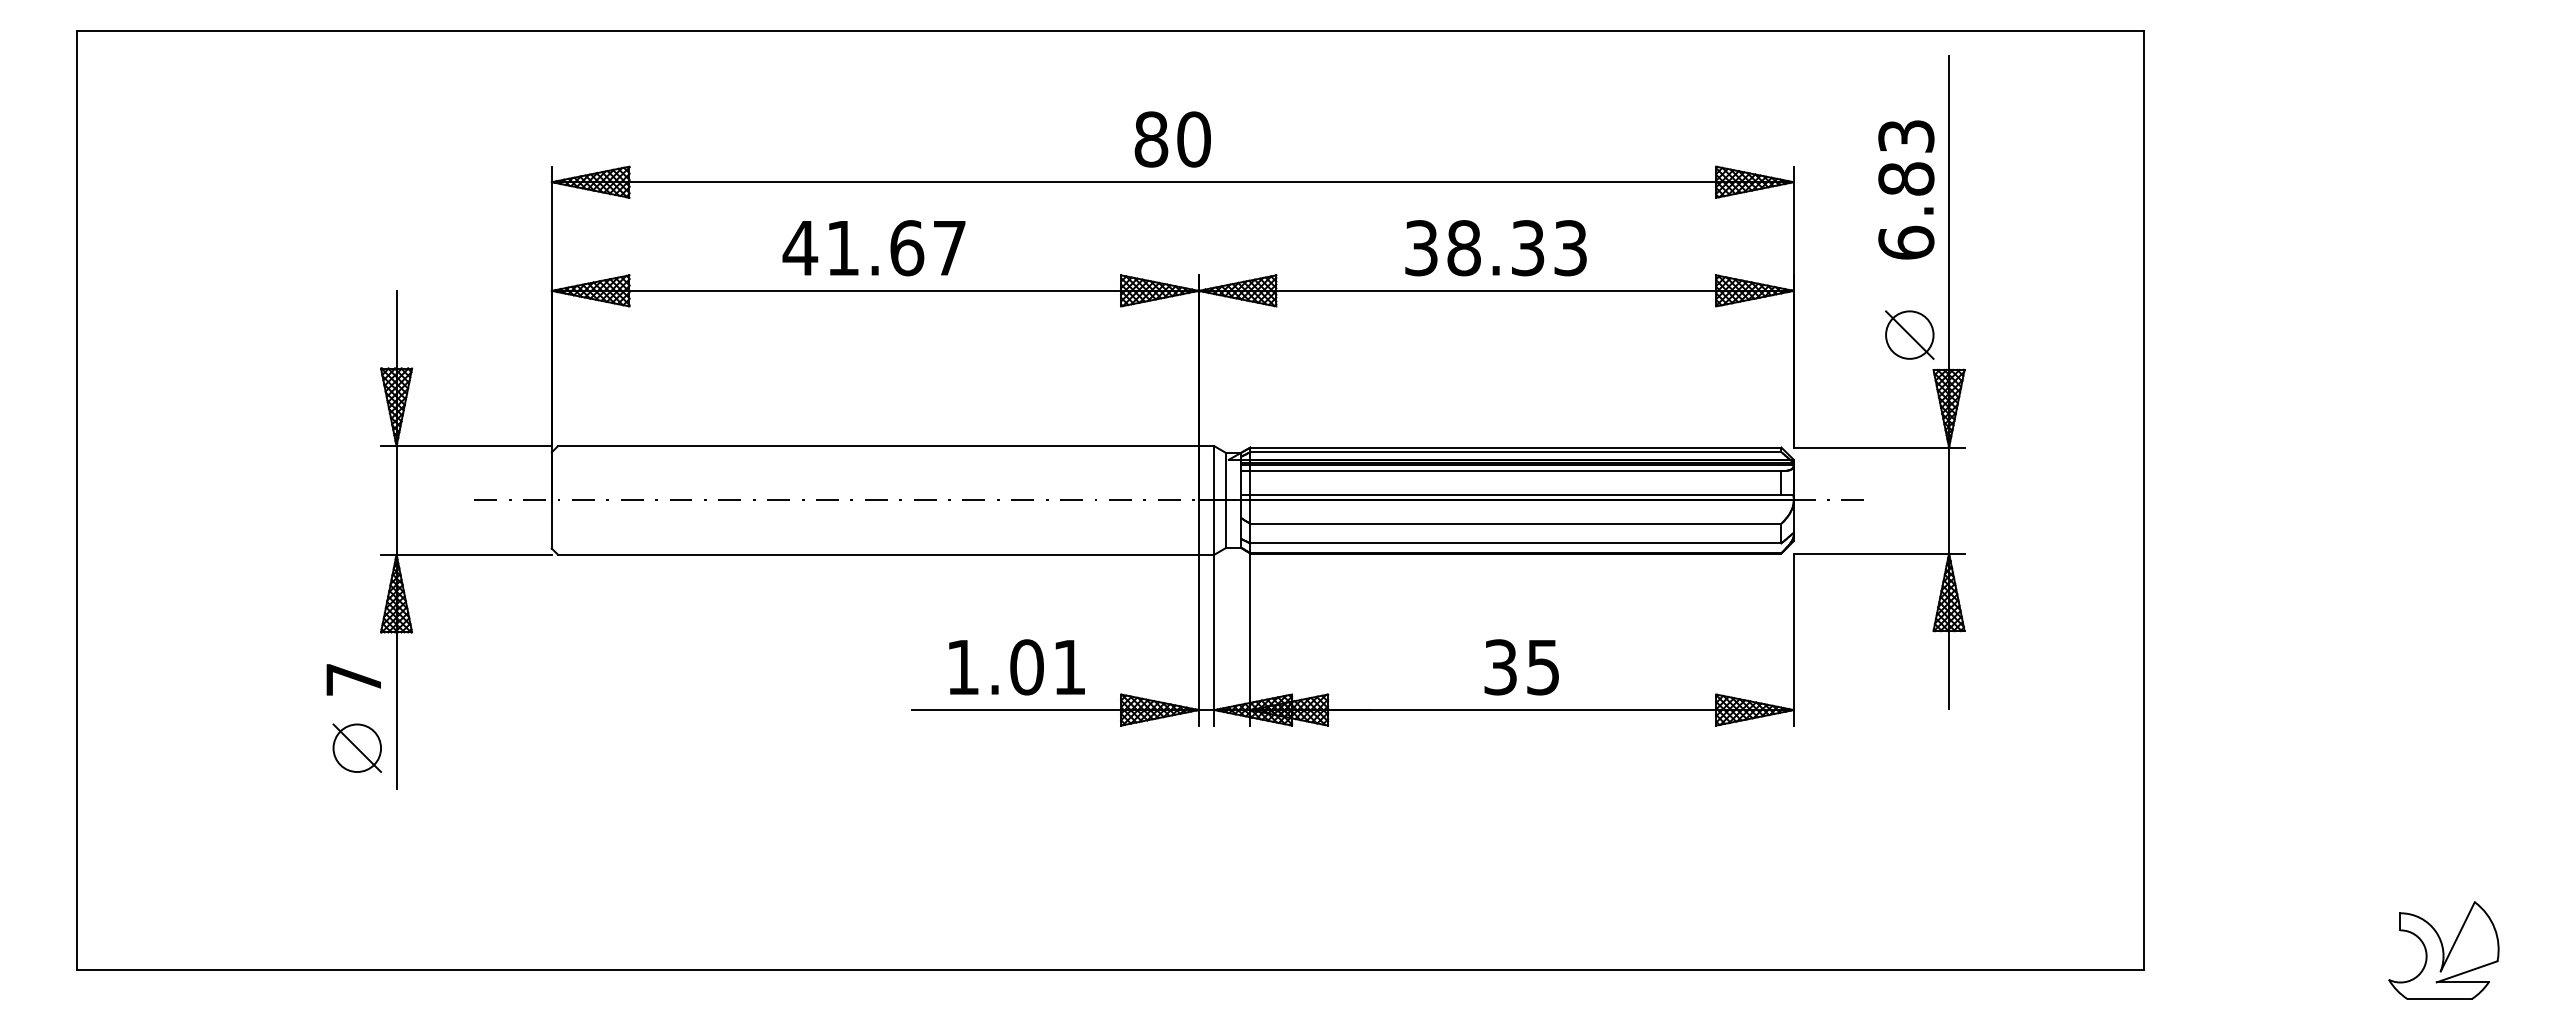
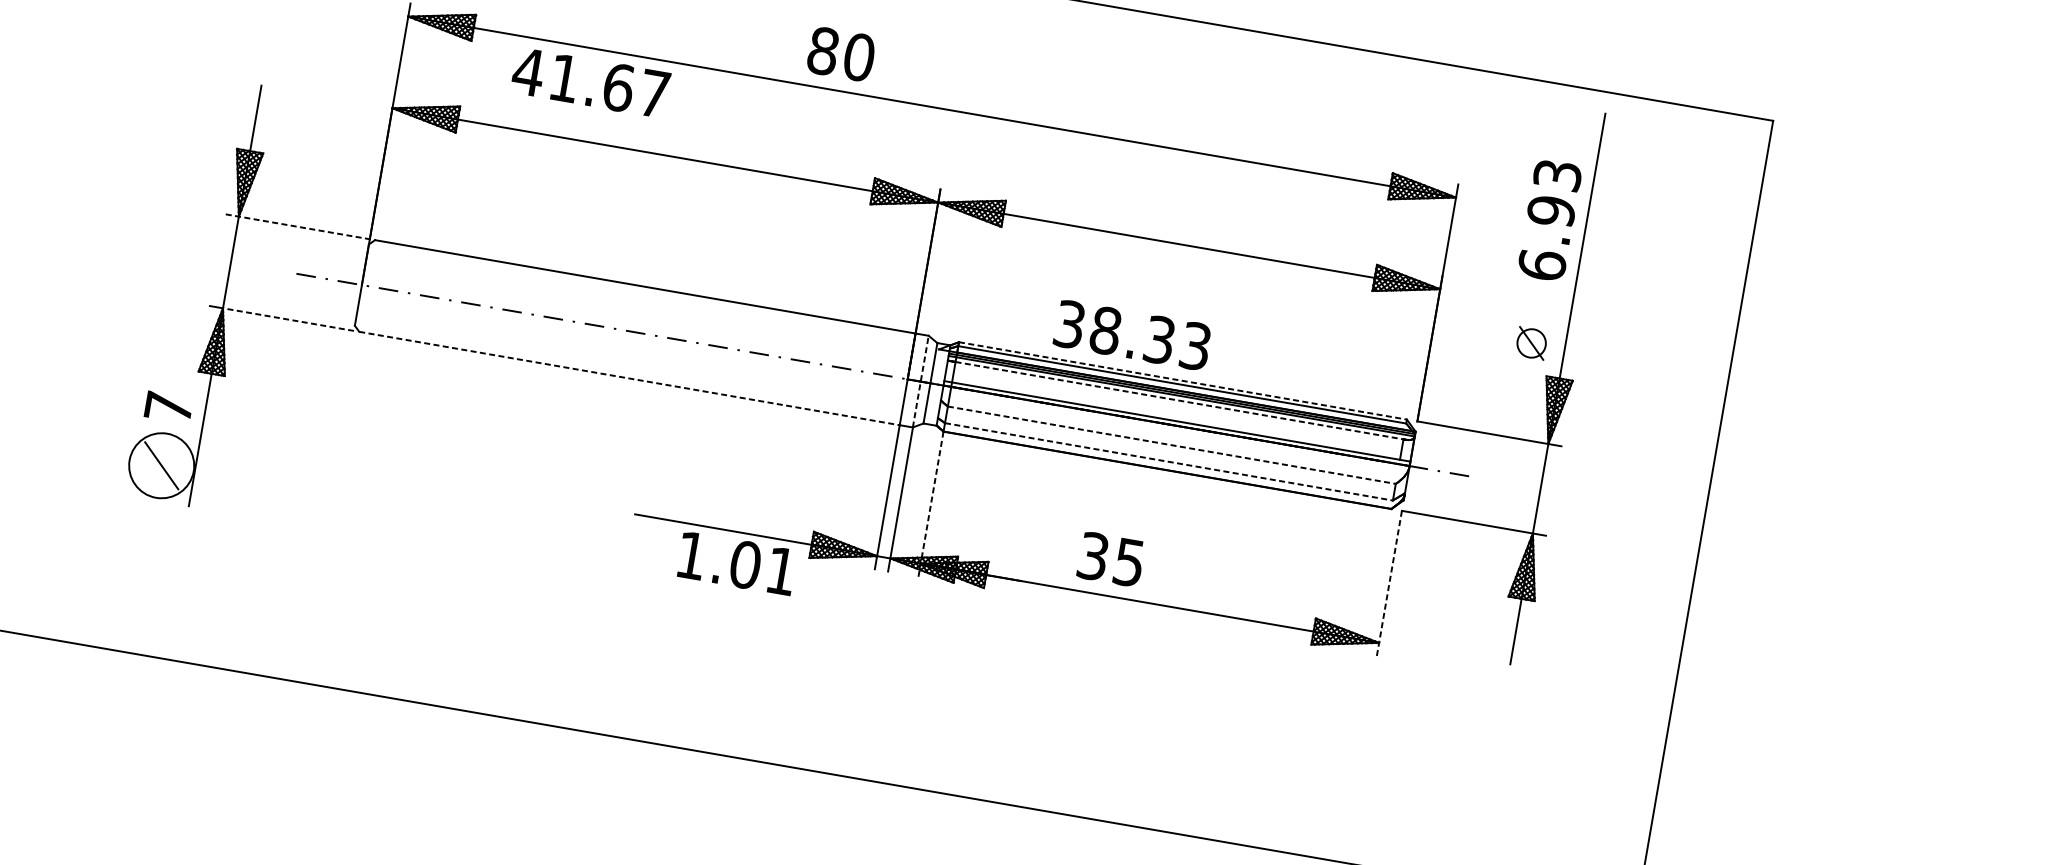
text: (1172, 139) -> (841, 54), moved
text: (1906, 179) -> (1551, 211), 6.83 -> 6.93
text: (873, 248) -> (590, 83), moved
text: (1495, 248) -> (1132, 335), moved
part: (1909, 334) -> (1531, 342), size x0.7
line: (466, 446) -> (297, 227), solid -> dashed
line: (1516, 447) -> (1183, 380), solid -> dashed
line: (1516, 470) -> (1180, 400), solid -> dashed
line: (1214, 499) -> (921, 380), solid -> dashed
line: (1516, 523) -> (1172, 445), solid -> dashed
line: (1516, 543) -> (1169, 461), solid -> dashed
line: (474, 554) -> (288, 319), solid -> dashed
line: (878, 554) -> (629, 378), solid -> dashed
line: (1793, 639) -> (1389, 583), solid -> dashed
line: (1250, 640) -> (930, 505), solid -> dashed
text: (1016, 667) -> (736, 563), moved
text: (1521, 667) -> (1110, 559), moved
circle: (357, 748) -> (161, 466), size x1.6

